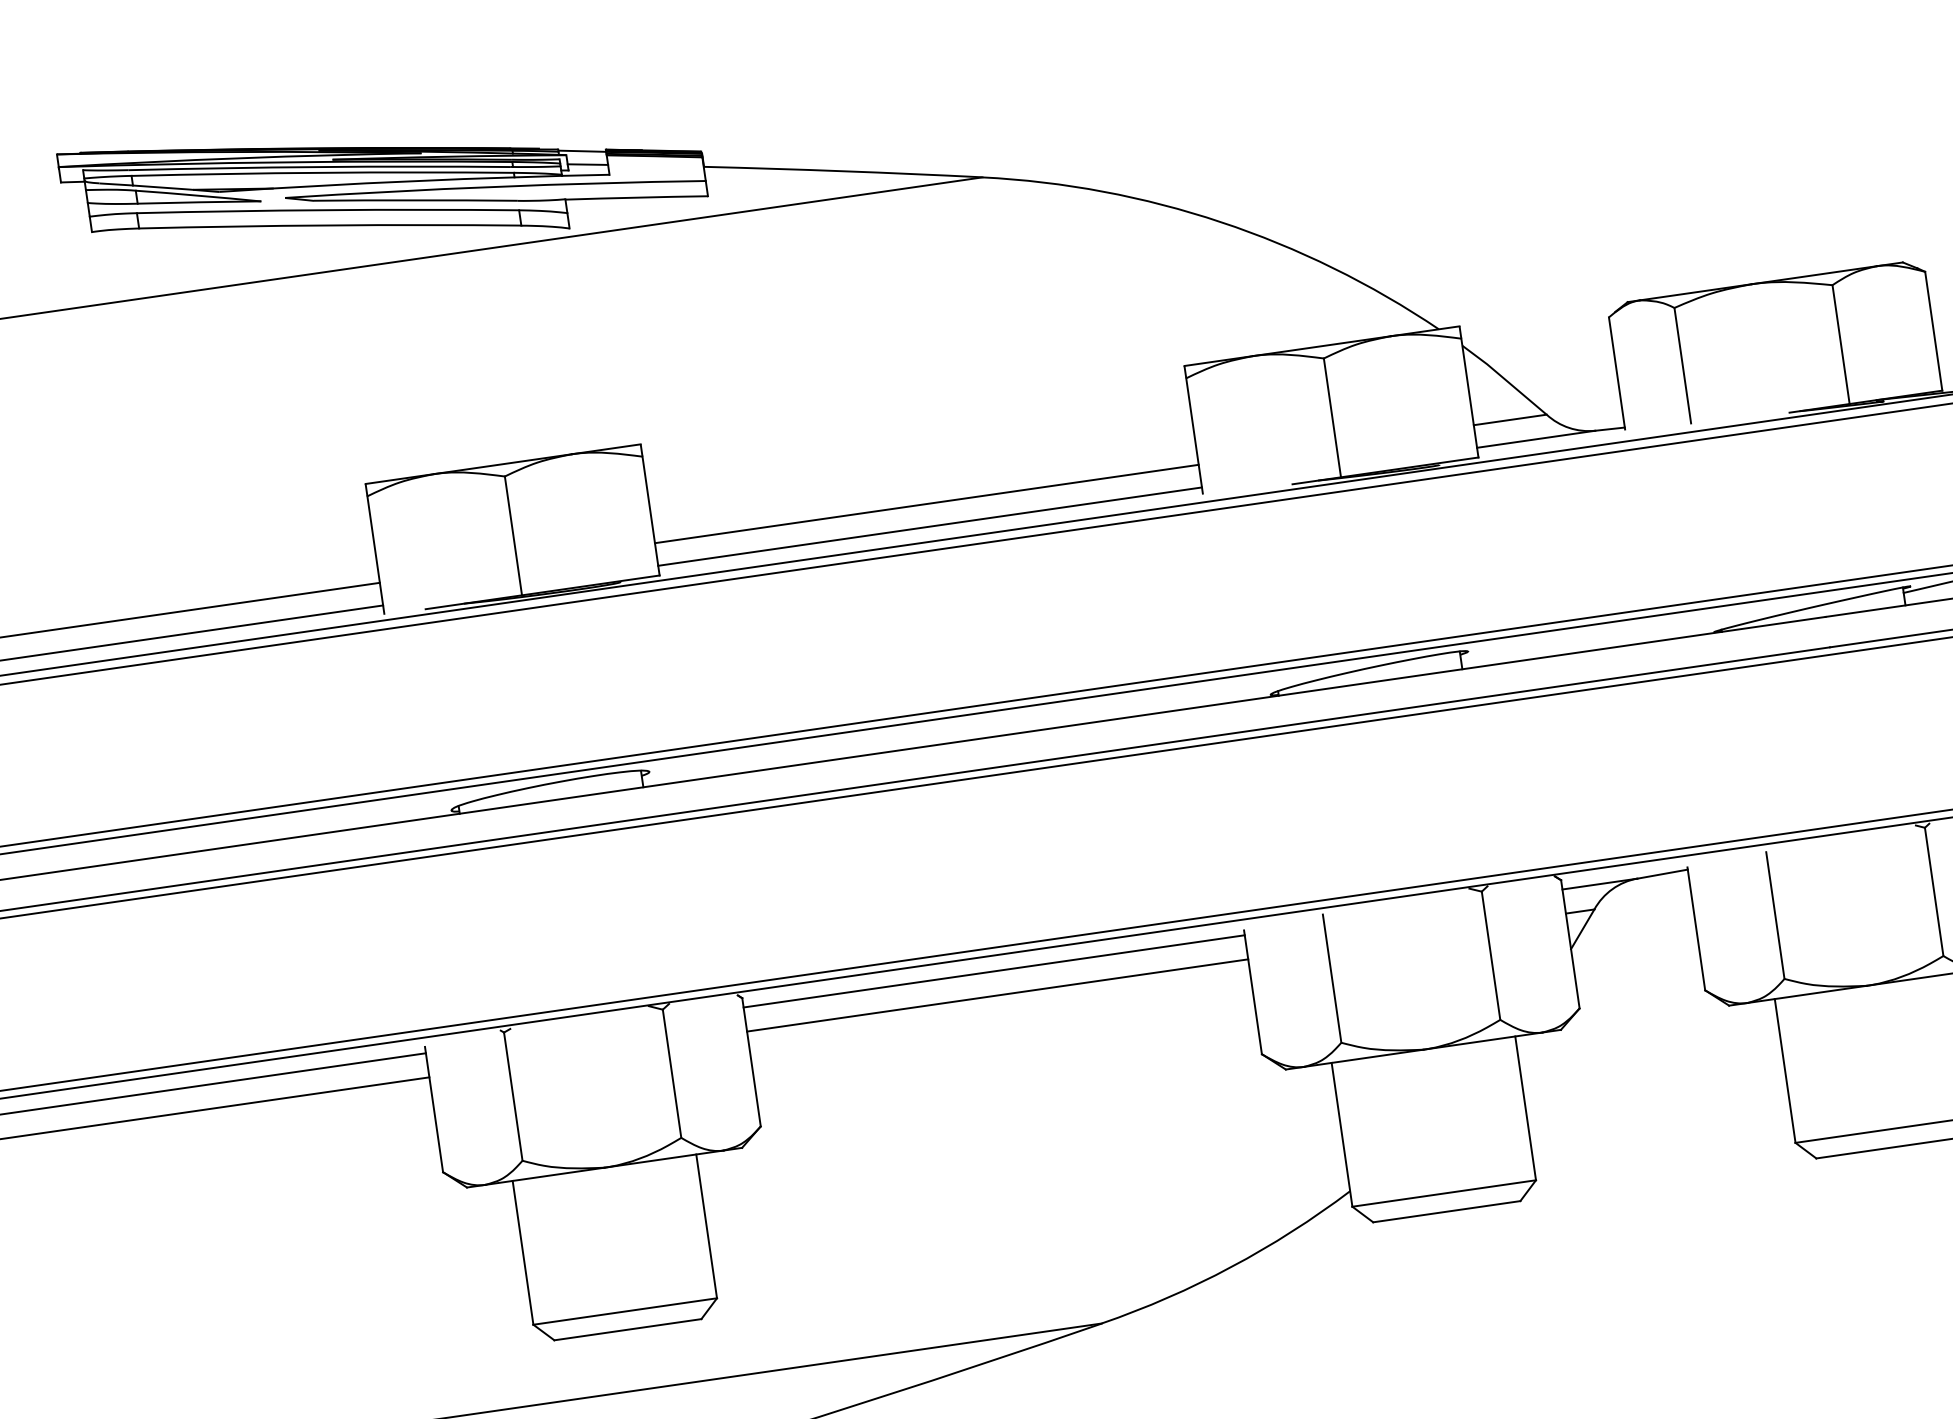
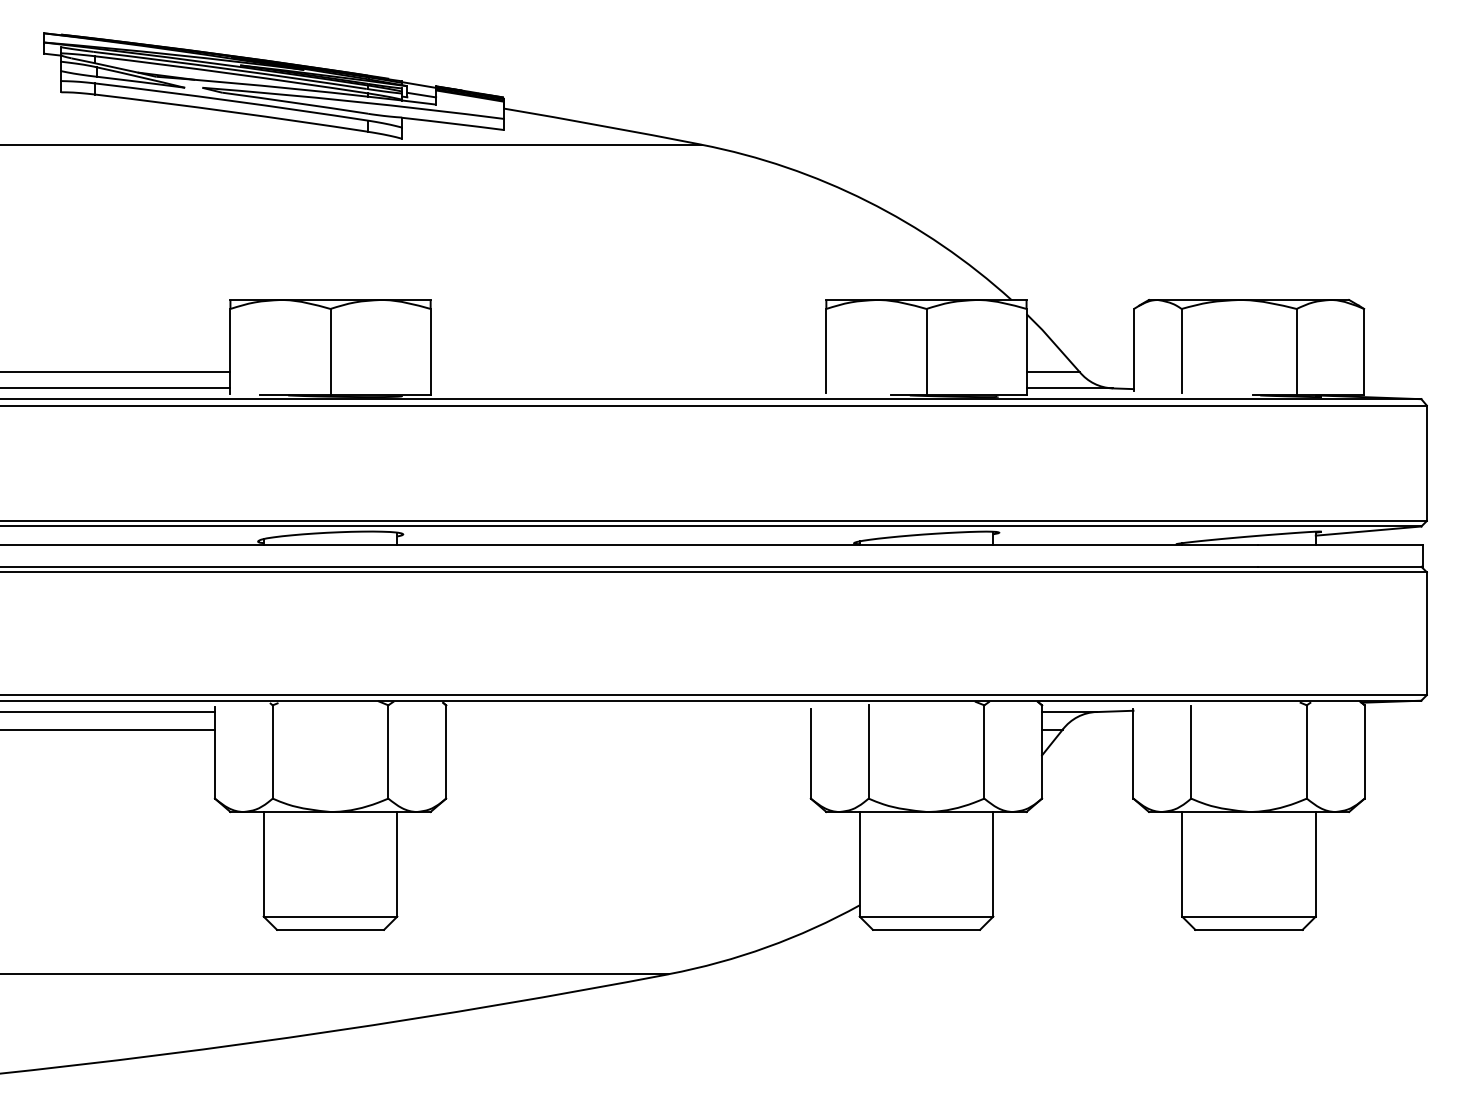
line: (926, 503) -> (628, 371), removed
line: (930, 526) -> (628, 388), removed
line: (994, 971) -> (628, 712), removed
line: (997, 995) -> (628, 729), removed

